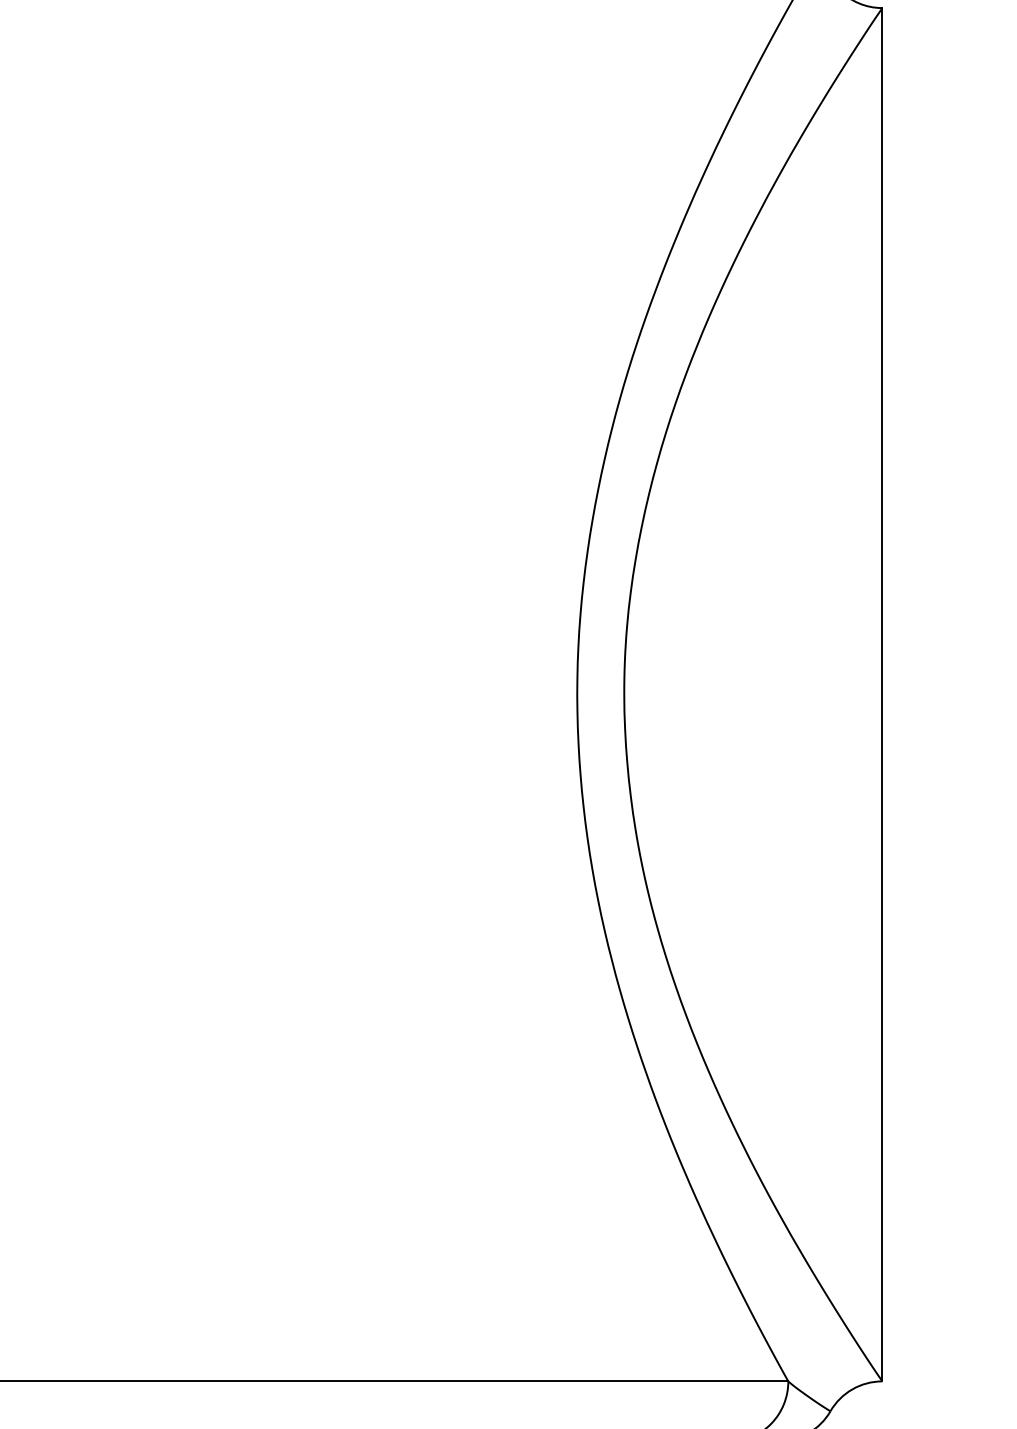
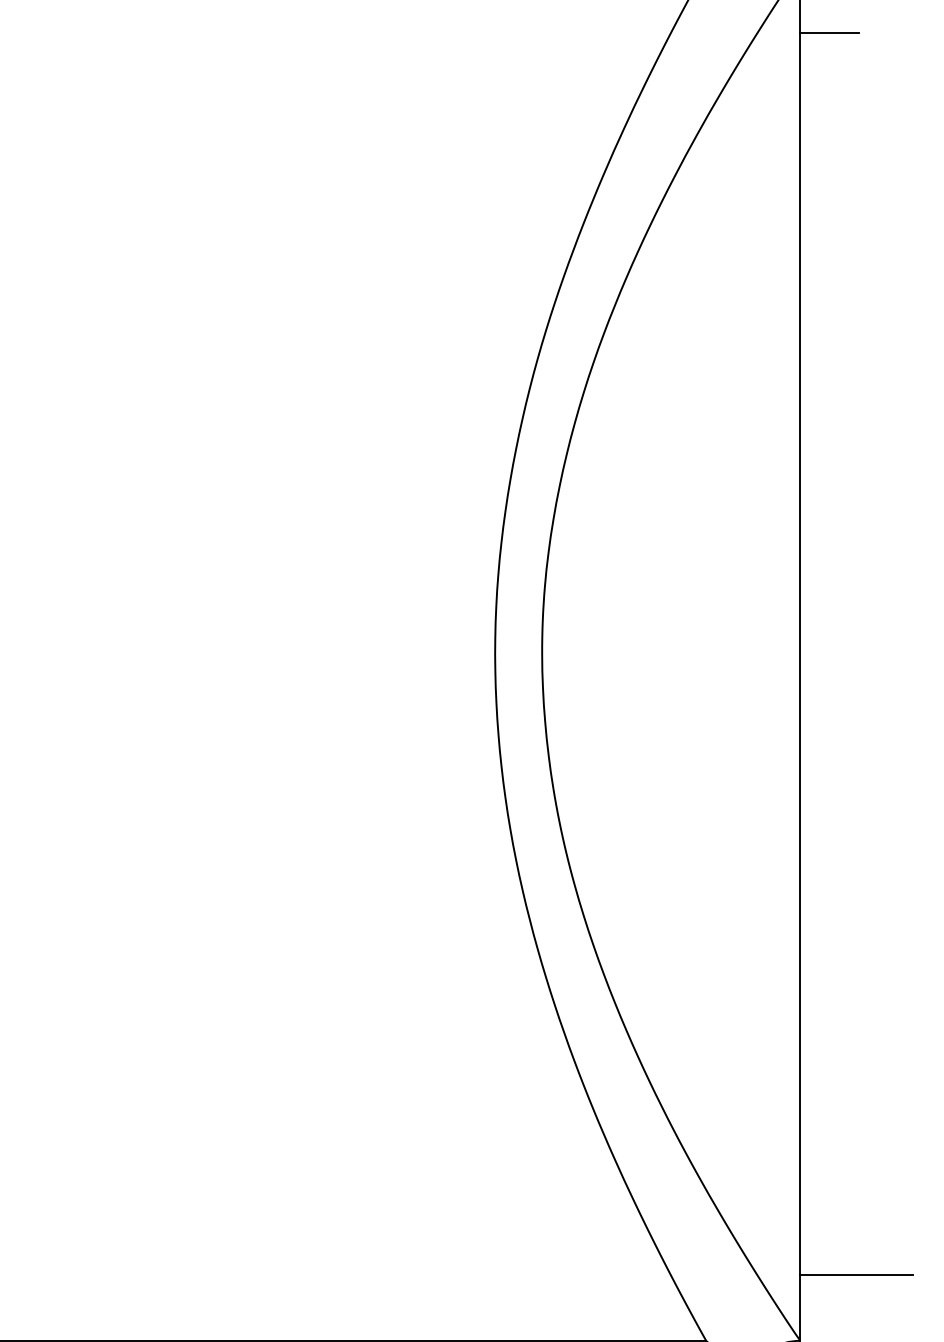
line: (911, 73) -> (829, 32), added
line: (938, 1315) -> (856, 1274), added

